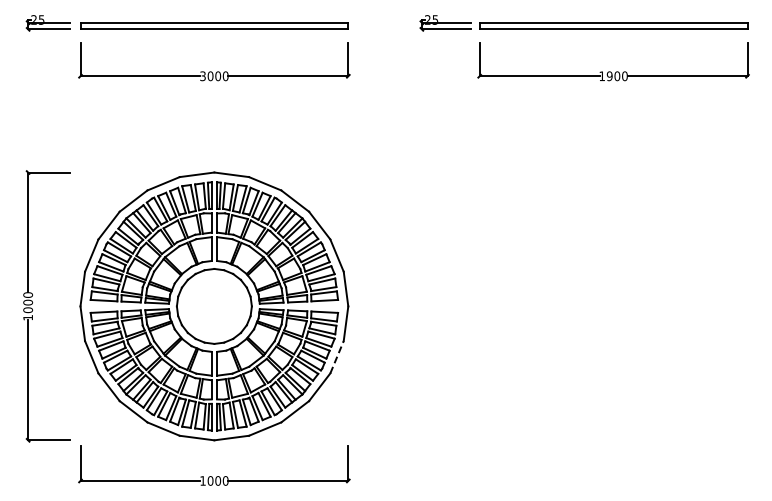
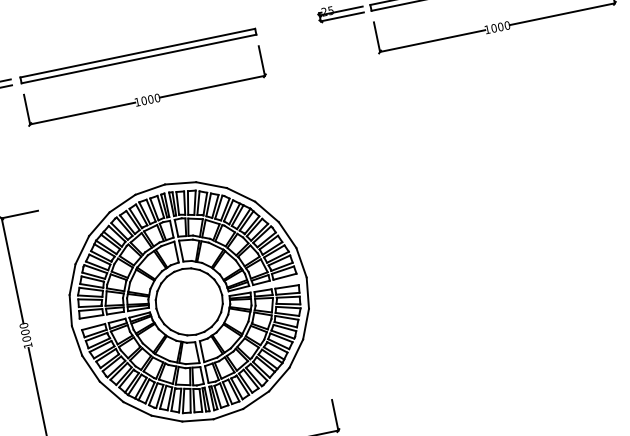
text: (202, 76) -> (137, 102), 3000 -> 1000
text: (609, 76) -> (493, 28), 1900 -> 1000
line: (337, 356) -> (306, 323), dashed -> solid

